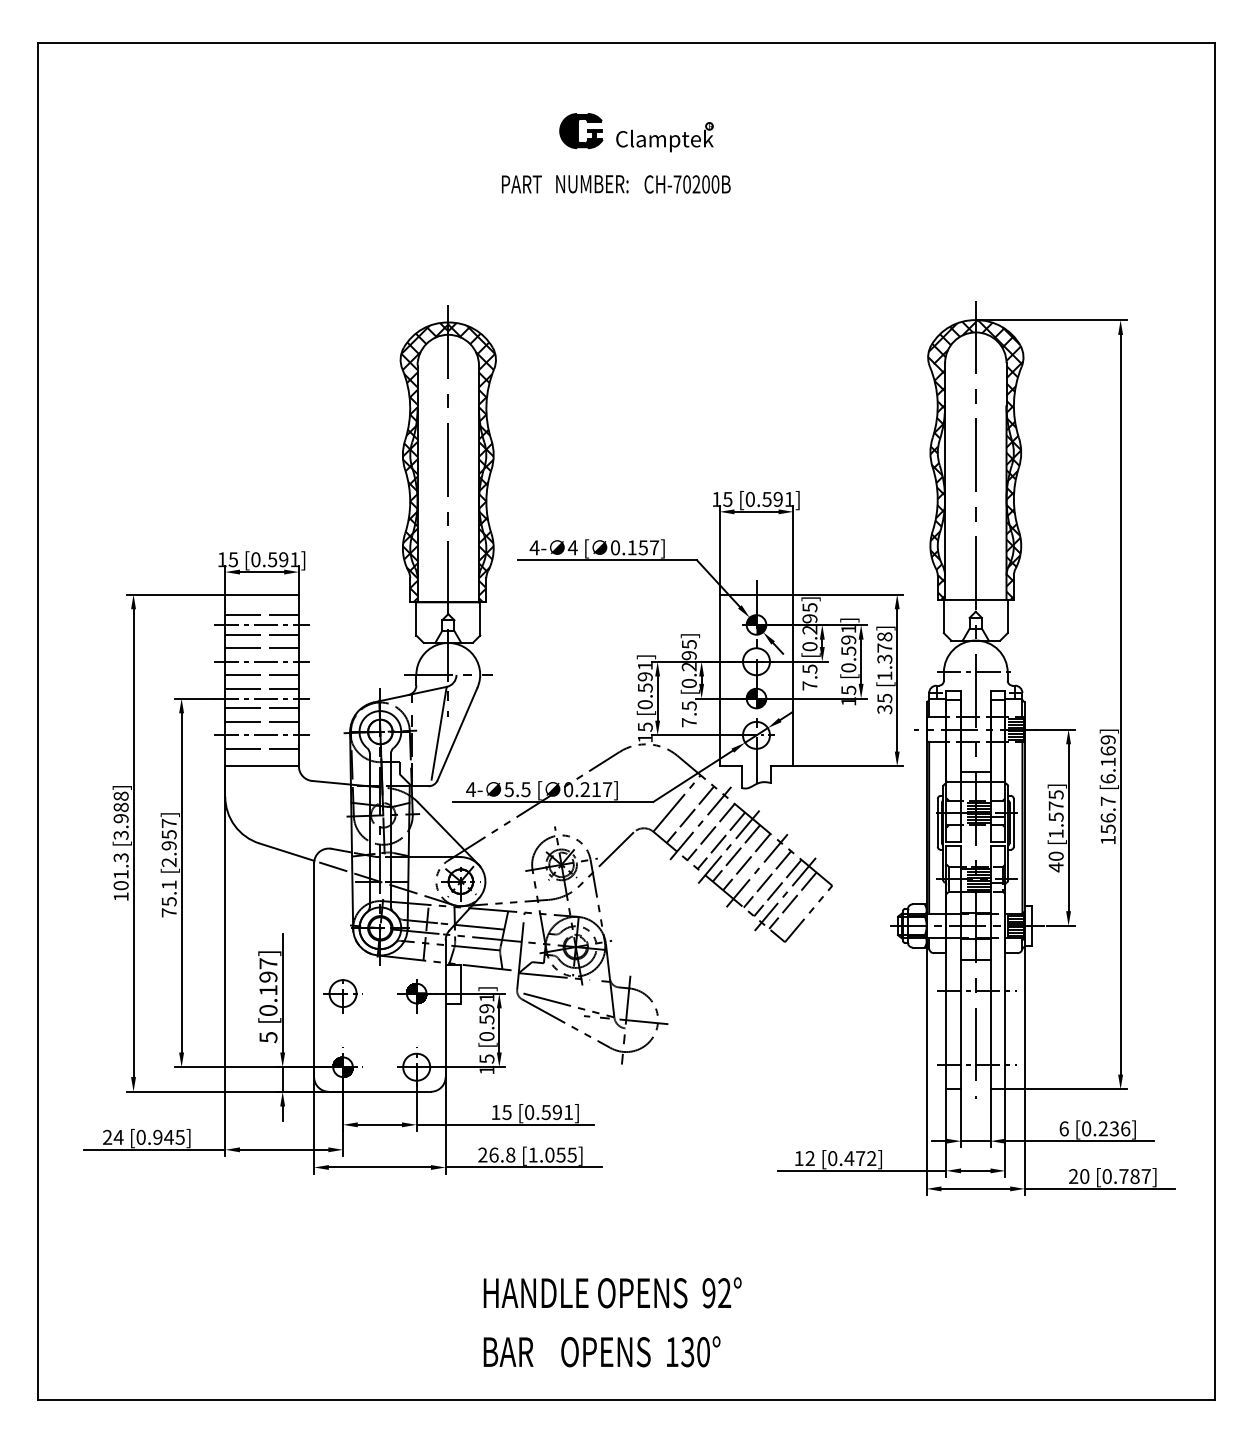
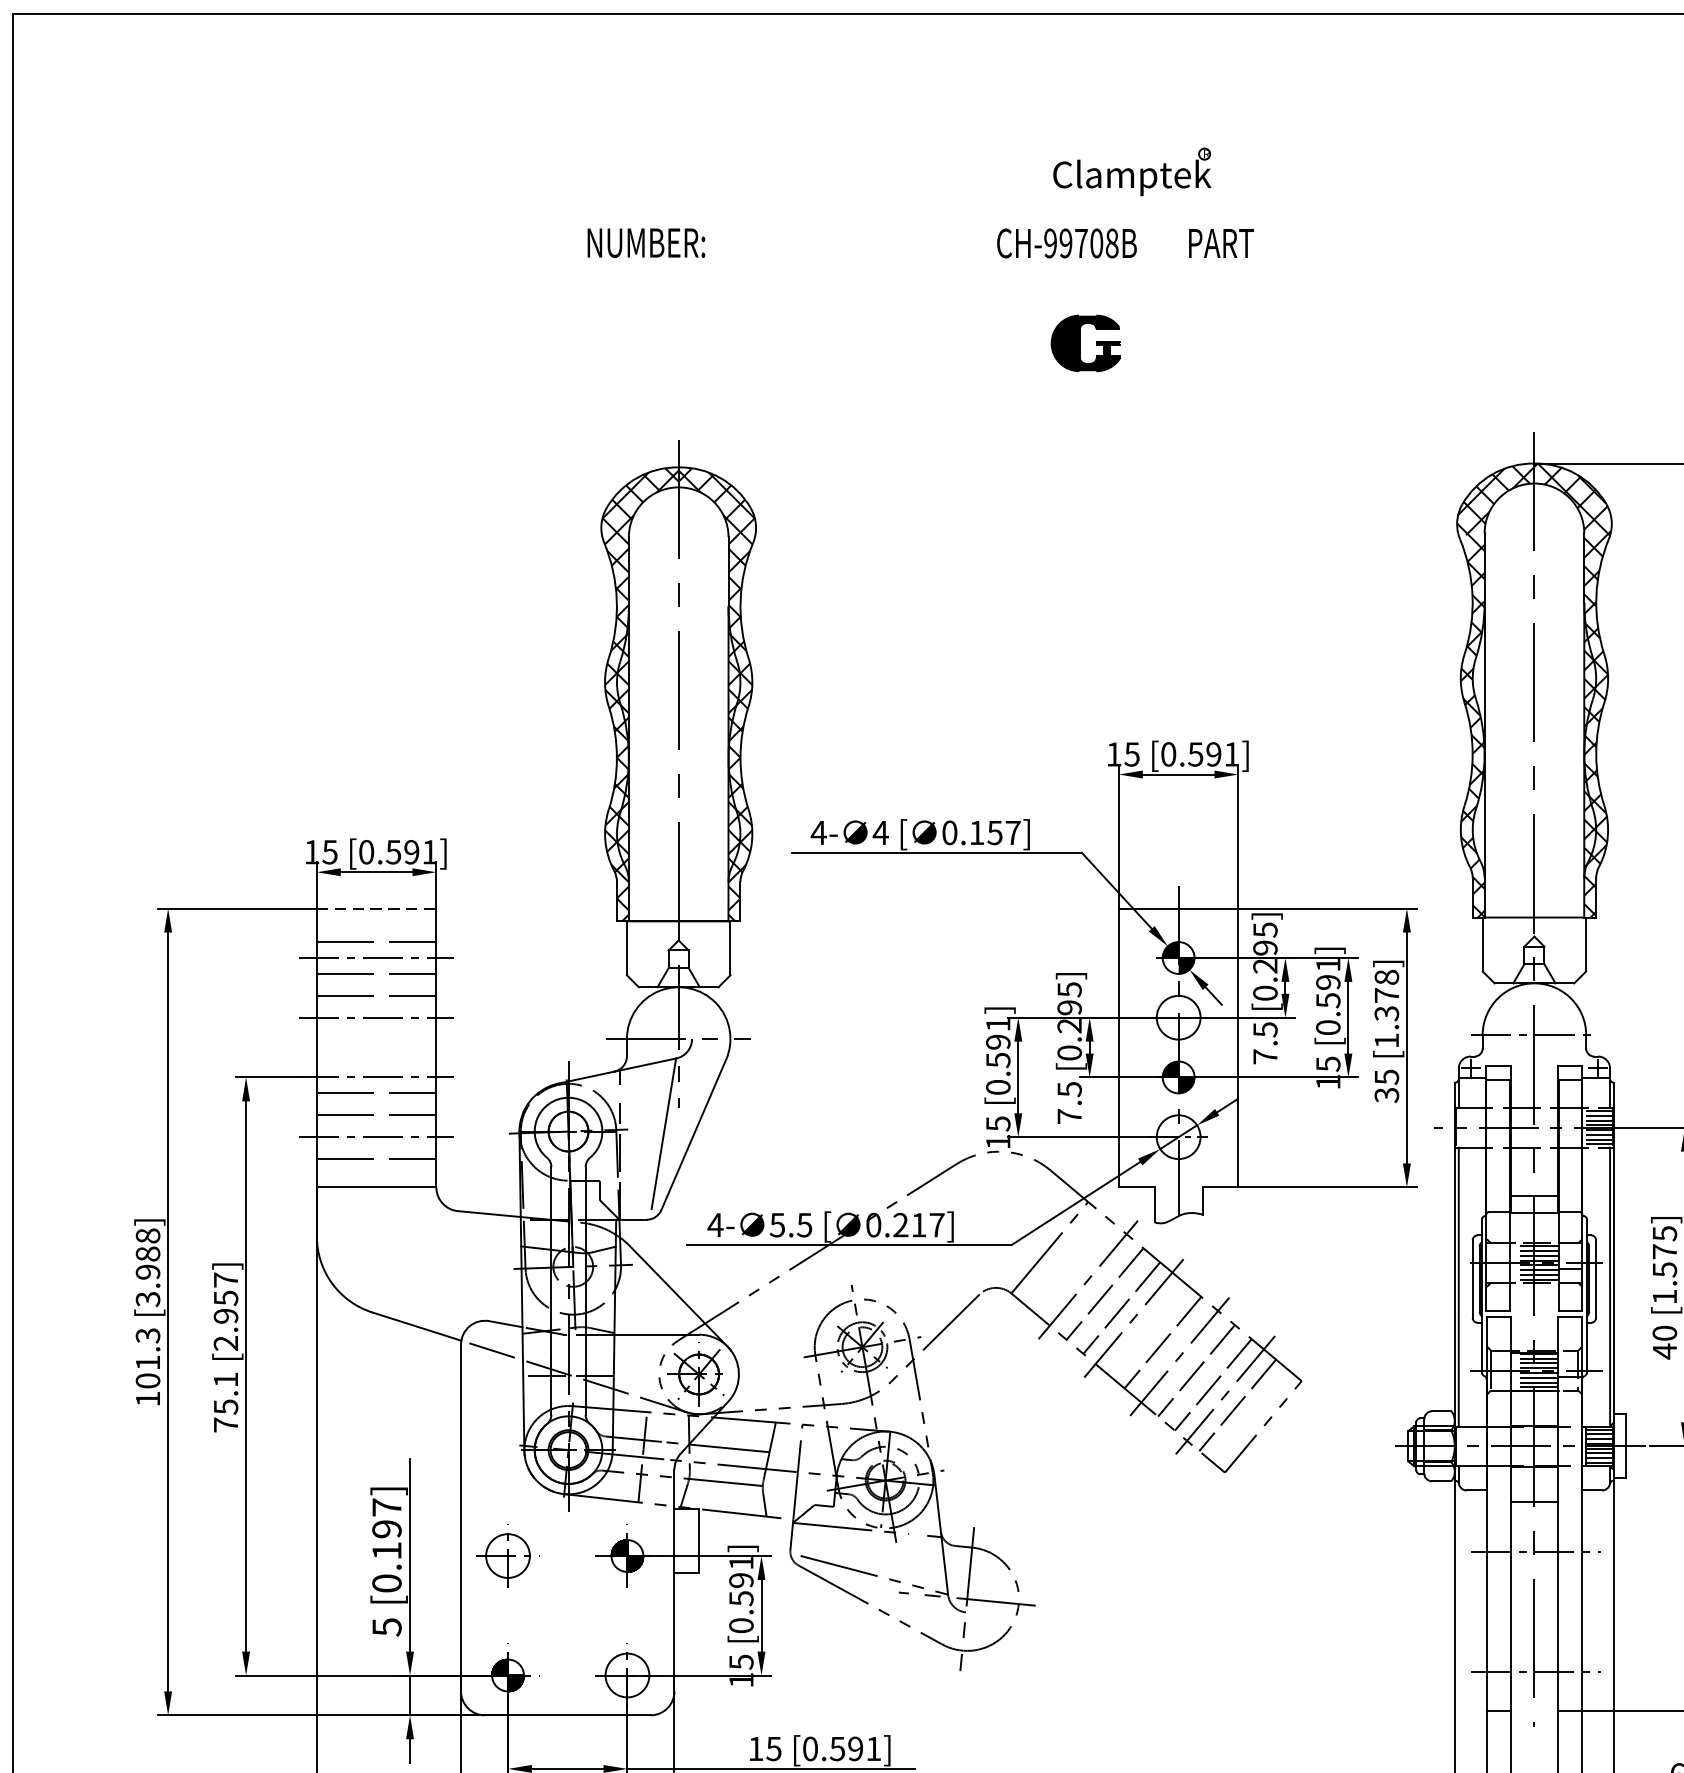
part: (581, 131) -> (1086, 344), moved
part: (664, 137) -> (1131, 172), moved
text: (521, 184) -> (1220, 243), moved
text: (592, 184) -> (646, 243), moved
text: (696, 184) -> (1081, 243), CH-70200B -> CH-99708B
line: (262, 594) -> (377, 908), solid -> dashed
line: (261, 675) -> (375, 1040), removed
line: (261, 688) -> (375, 1061), removed
line: (690, 814) -> (1071, 1265), removed
line: (736, 853) -> (1146, 1328), removed

